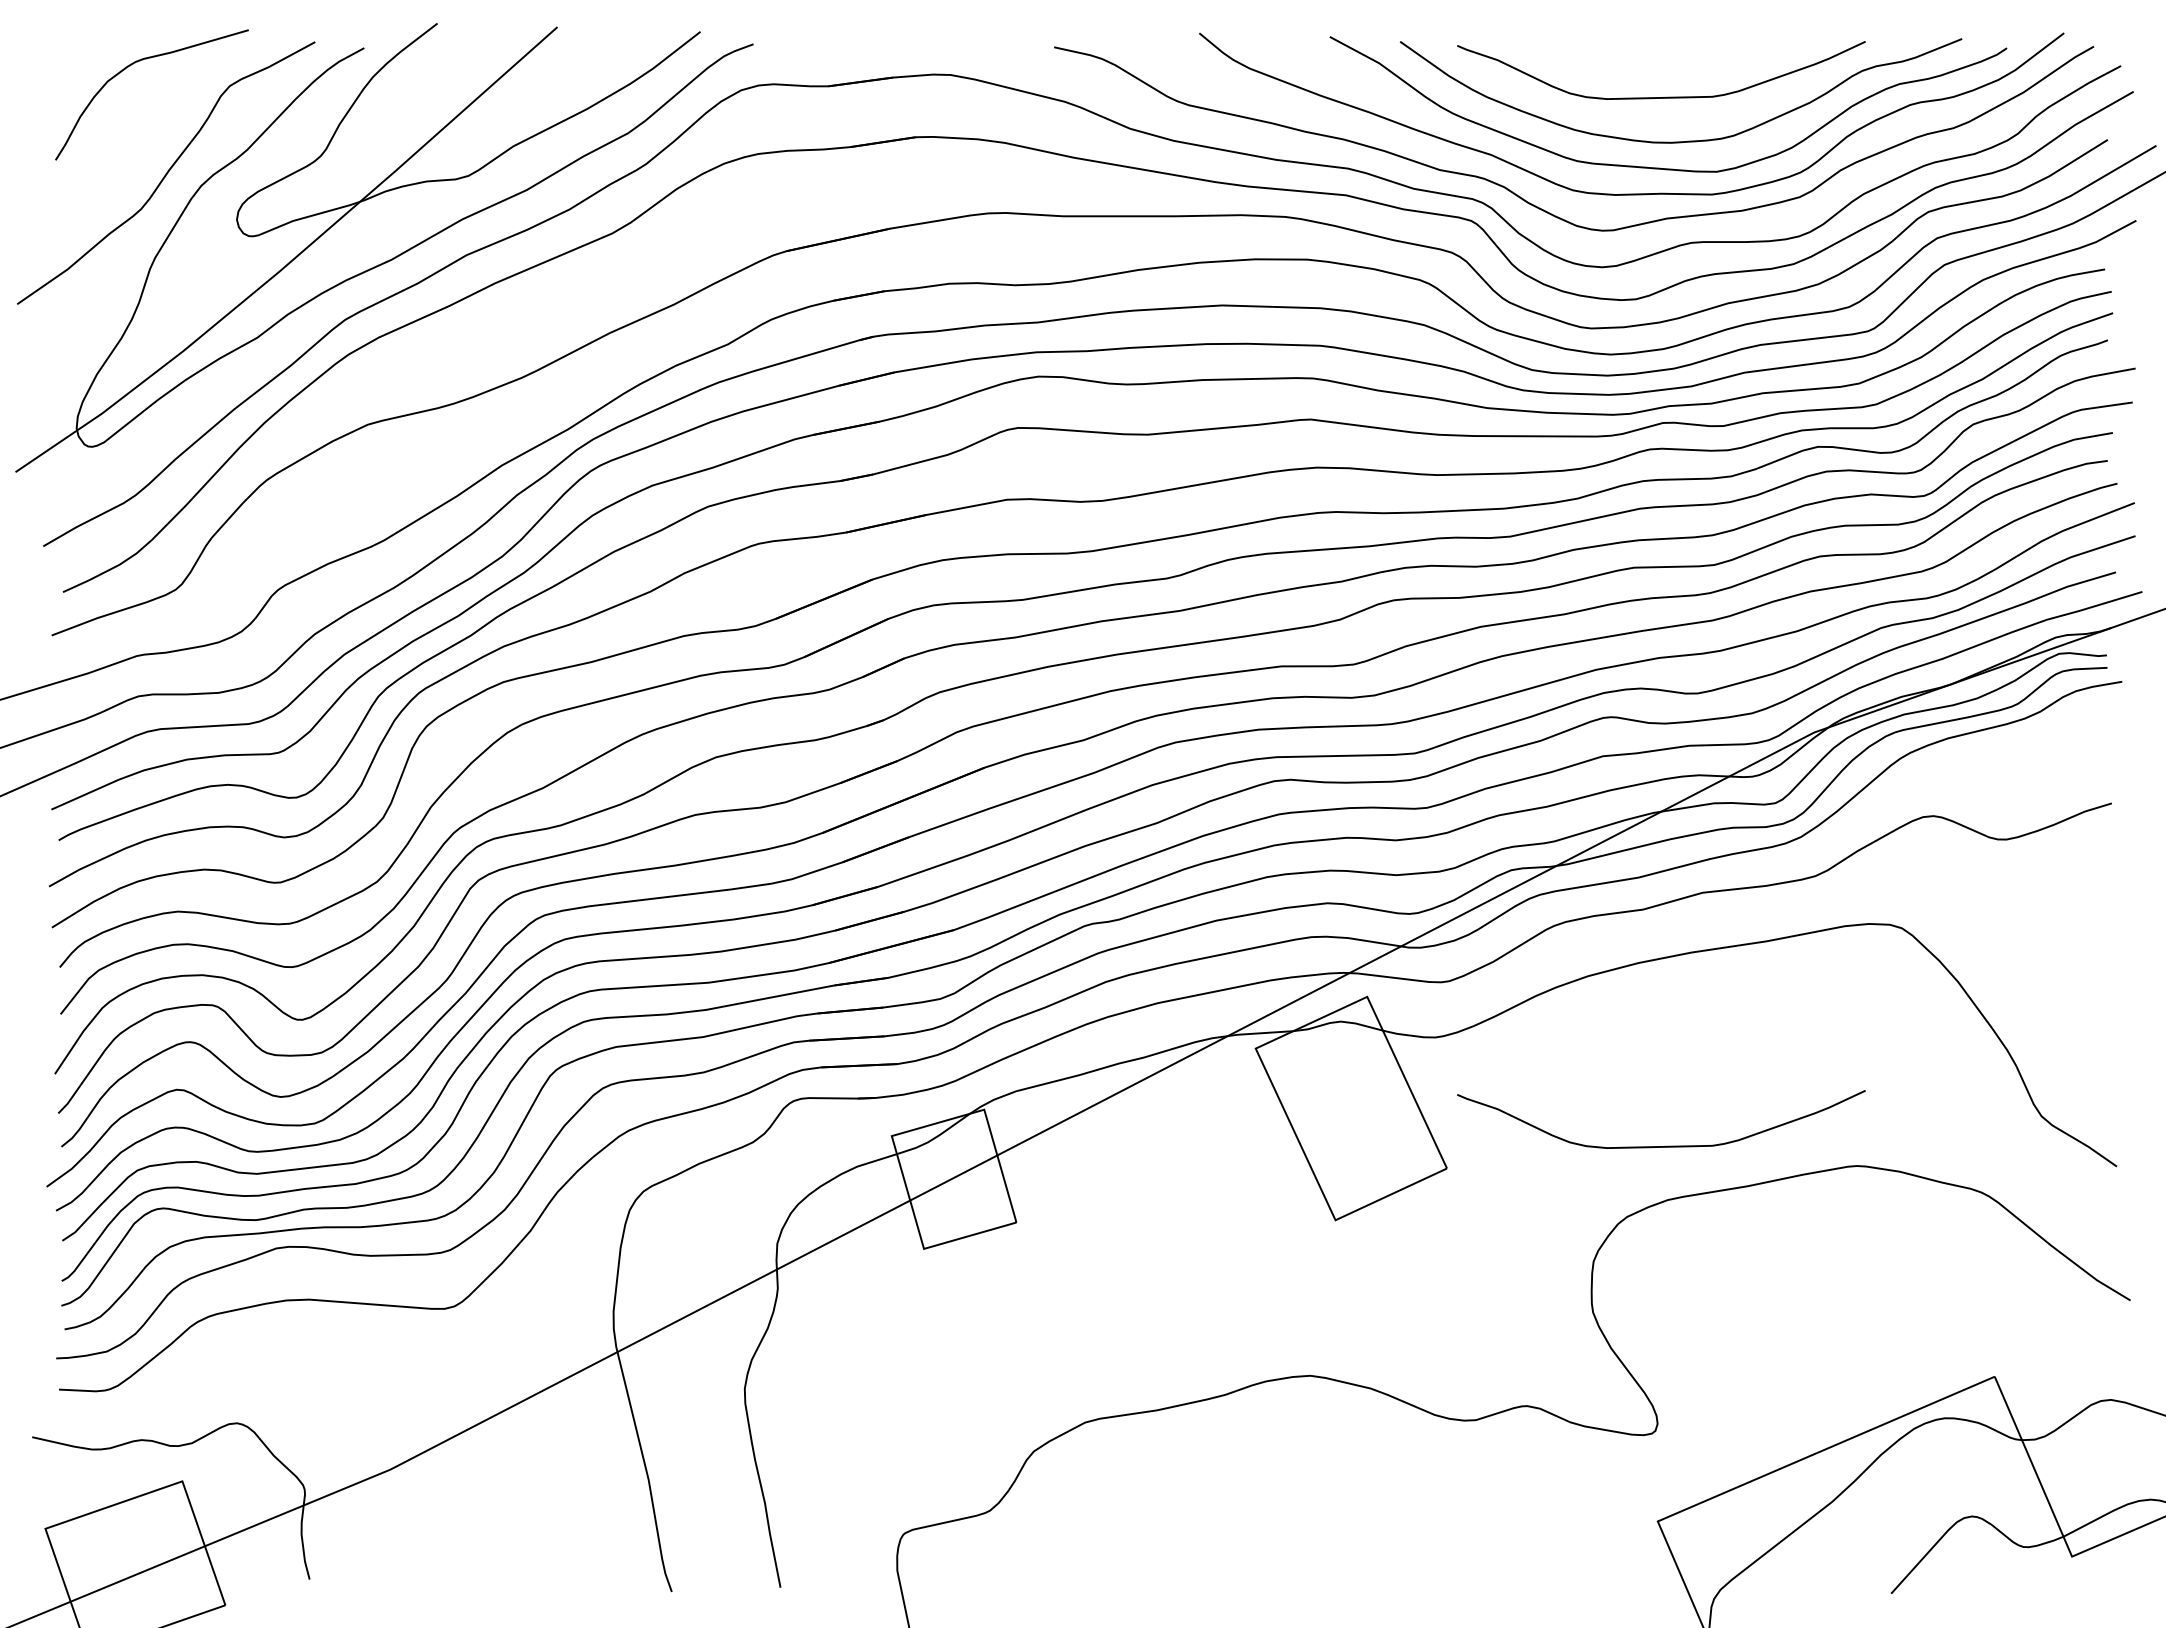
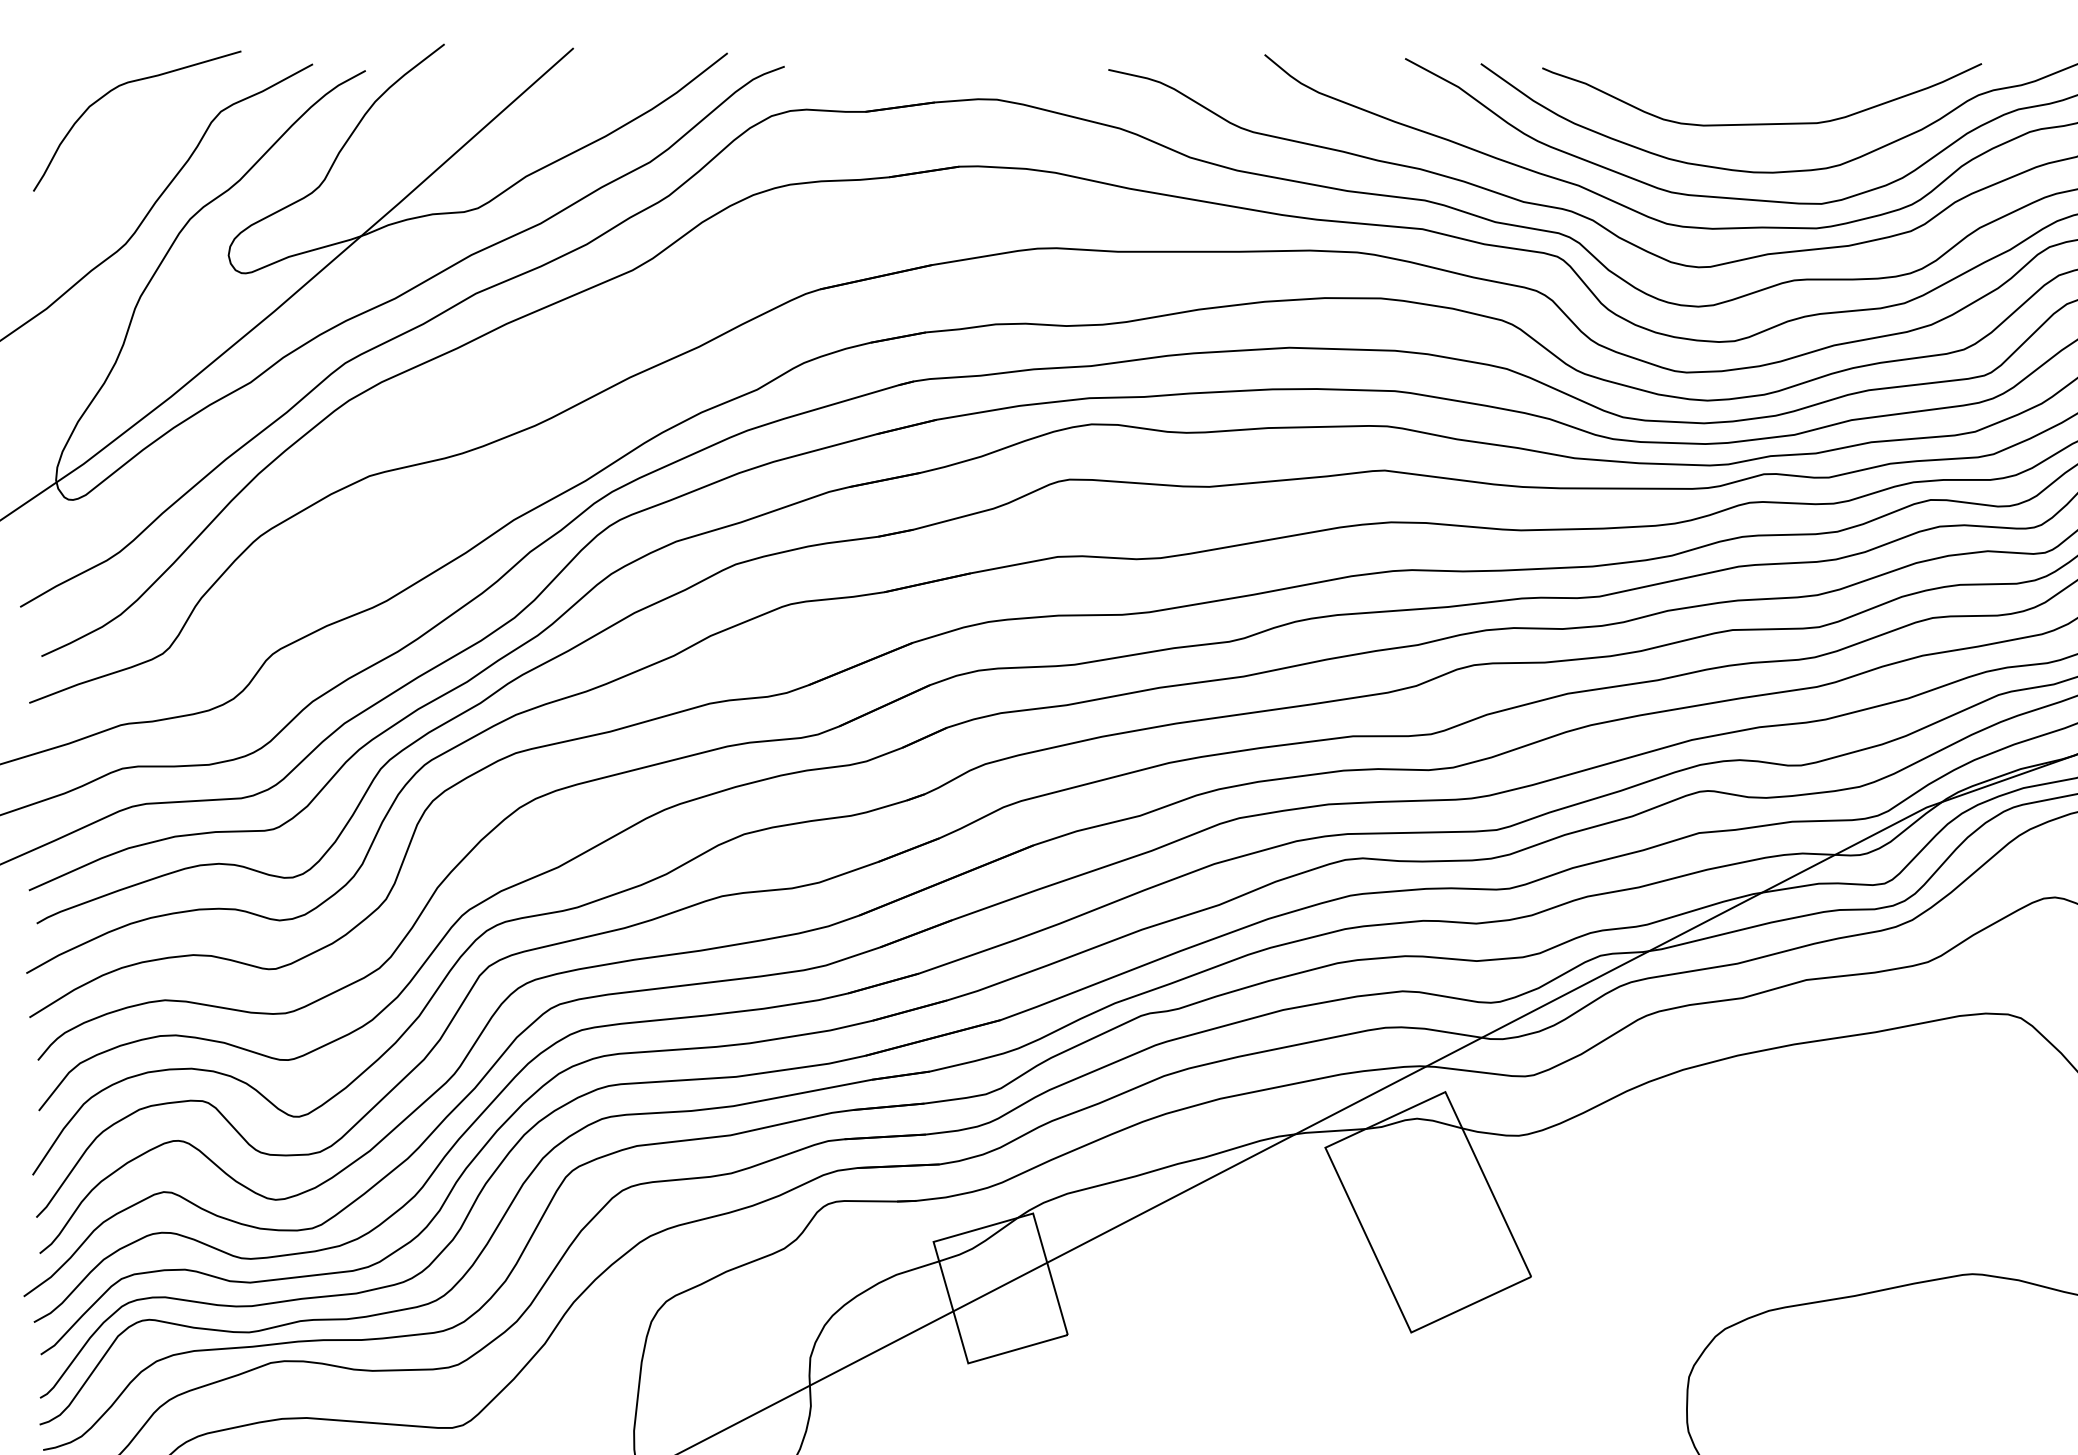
curve: (1665, 1145) -> (1766, 1252), removed

